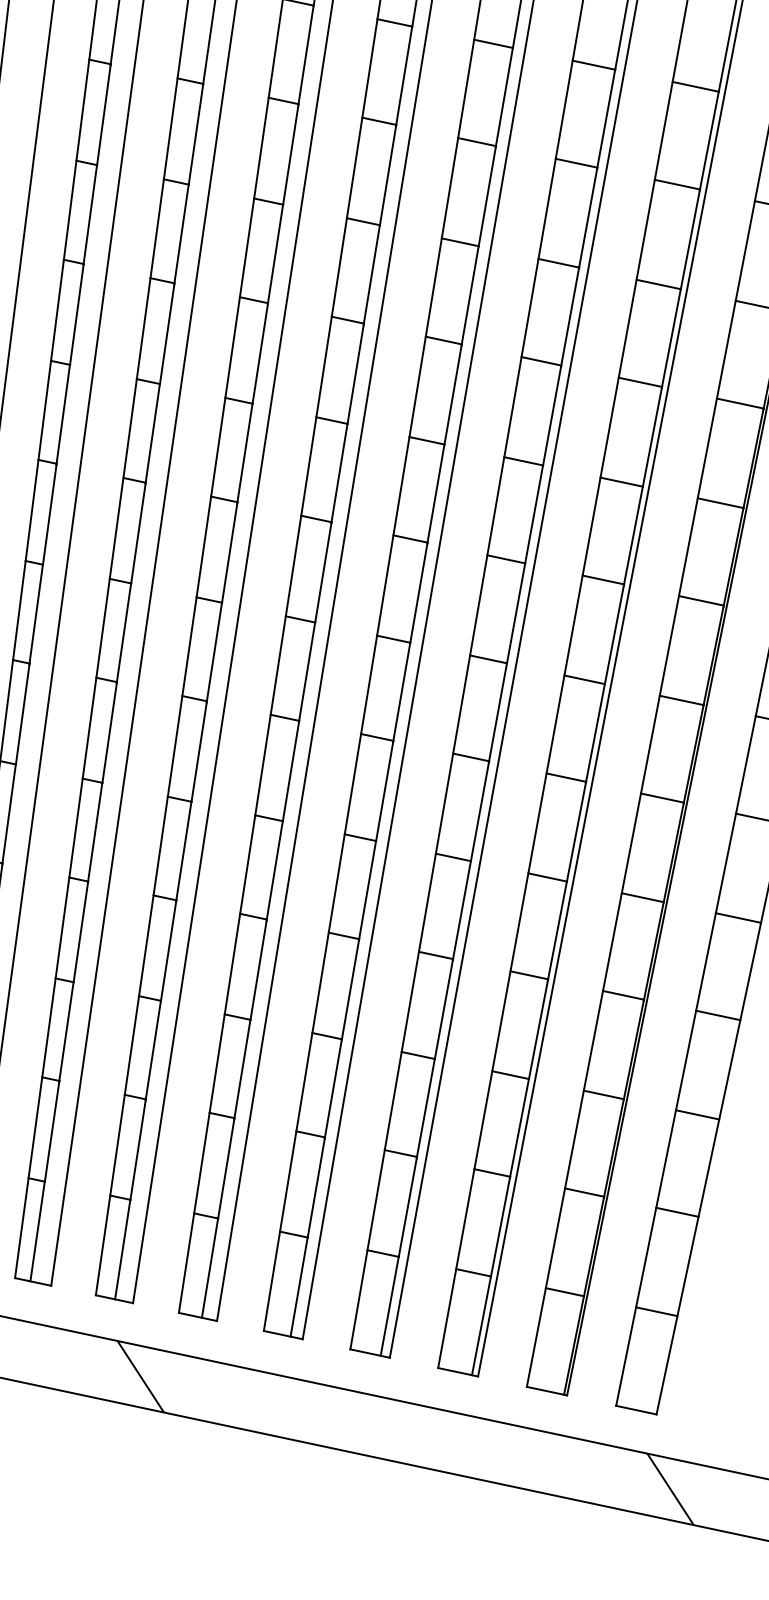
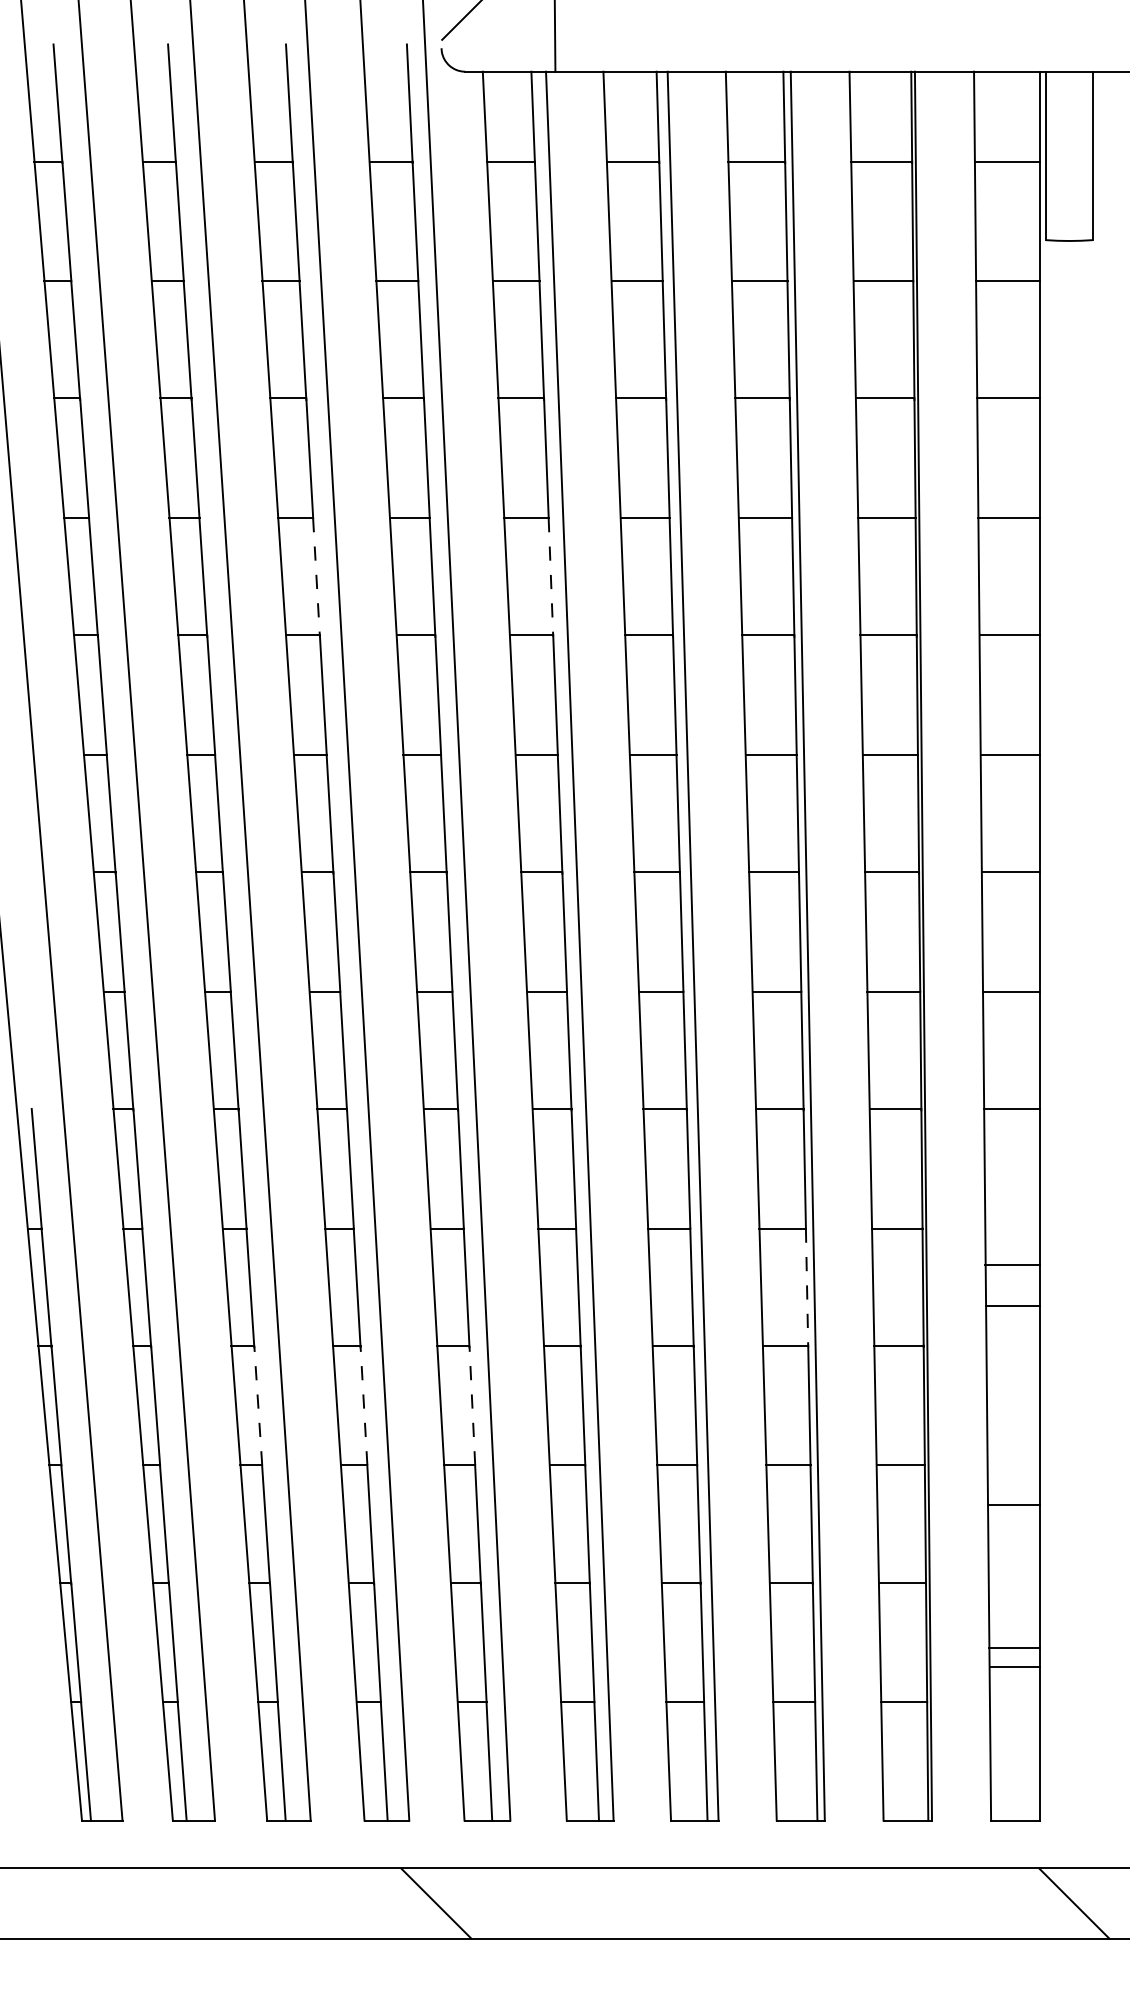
line: (275, 254) -> (316, 577), solid -> dashed
line: (469, 295) -> (550, 577), solid -> dashed
line: (738, 917) -> (1012, 1264), moved
line: (81, 931) -> (258, 1405), solid -> dashed
line: (557, 931) -> (807, 1288), solid -> dashed
line: (168, 950) -> (363, 1405), solid -> dashed
line: (258, 969) -> (472, 1405), solid -> dashed
line: (717, 1015) -> (1012, 1305), moved
line: (697, 1114) -> (1013, 1505), moved
line: (676, 1212) -> (1013, 1647), moved
line: (656, 1311) -> (1014, 1667), moved

